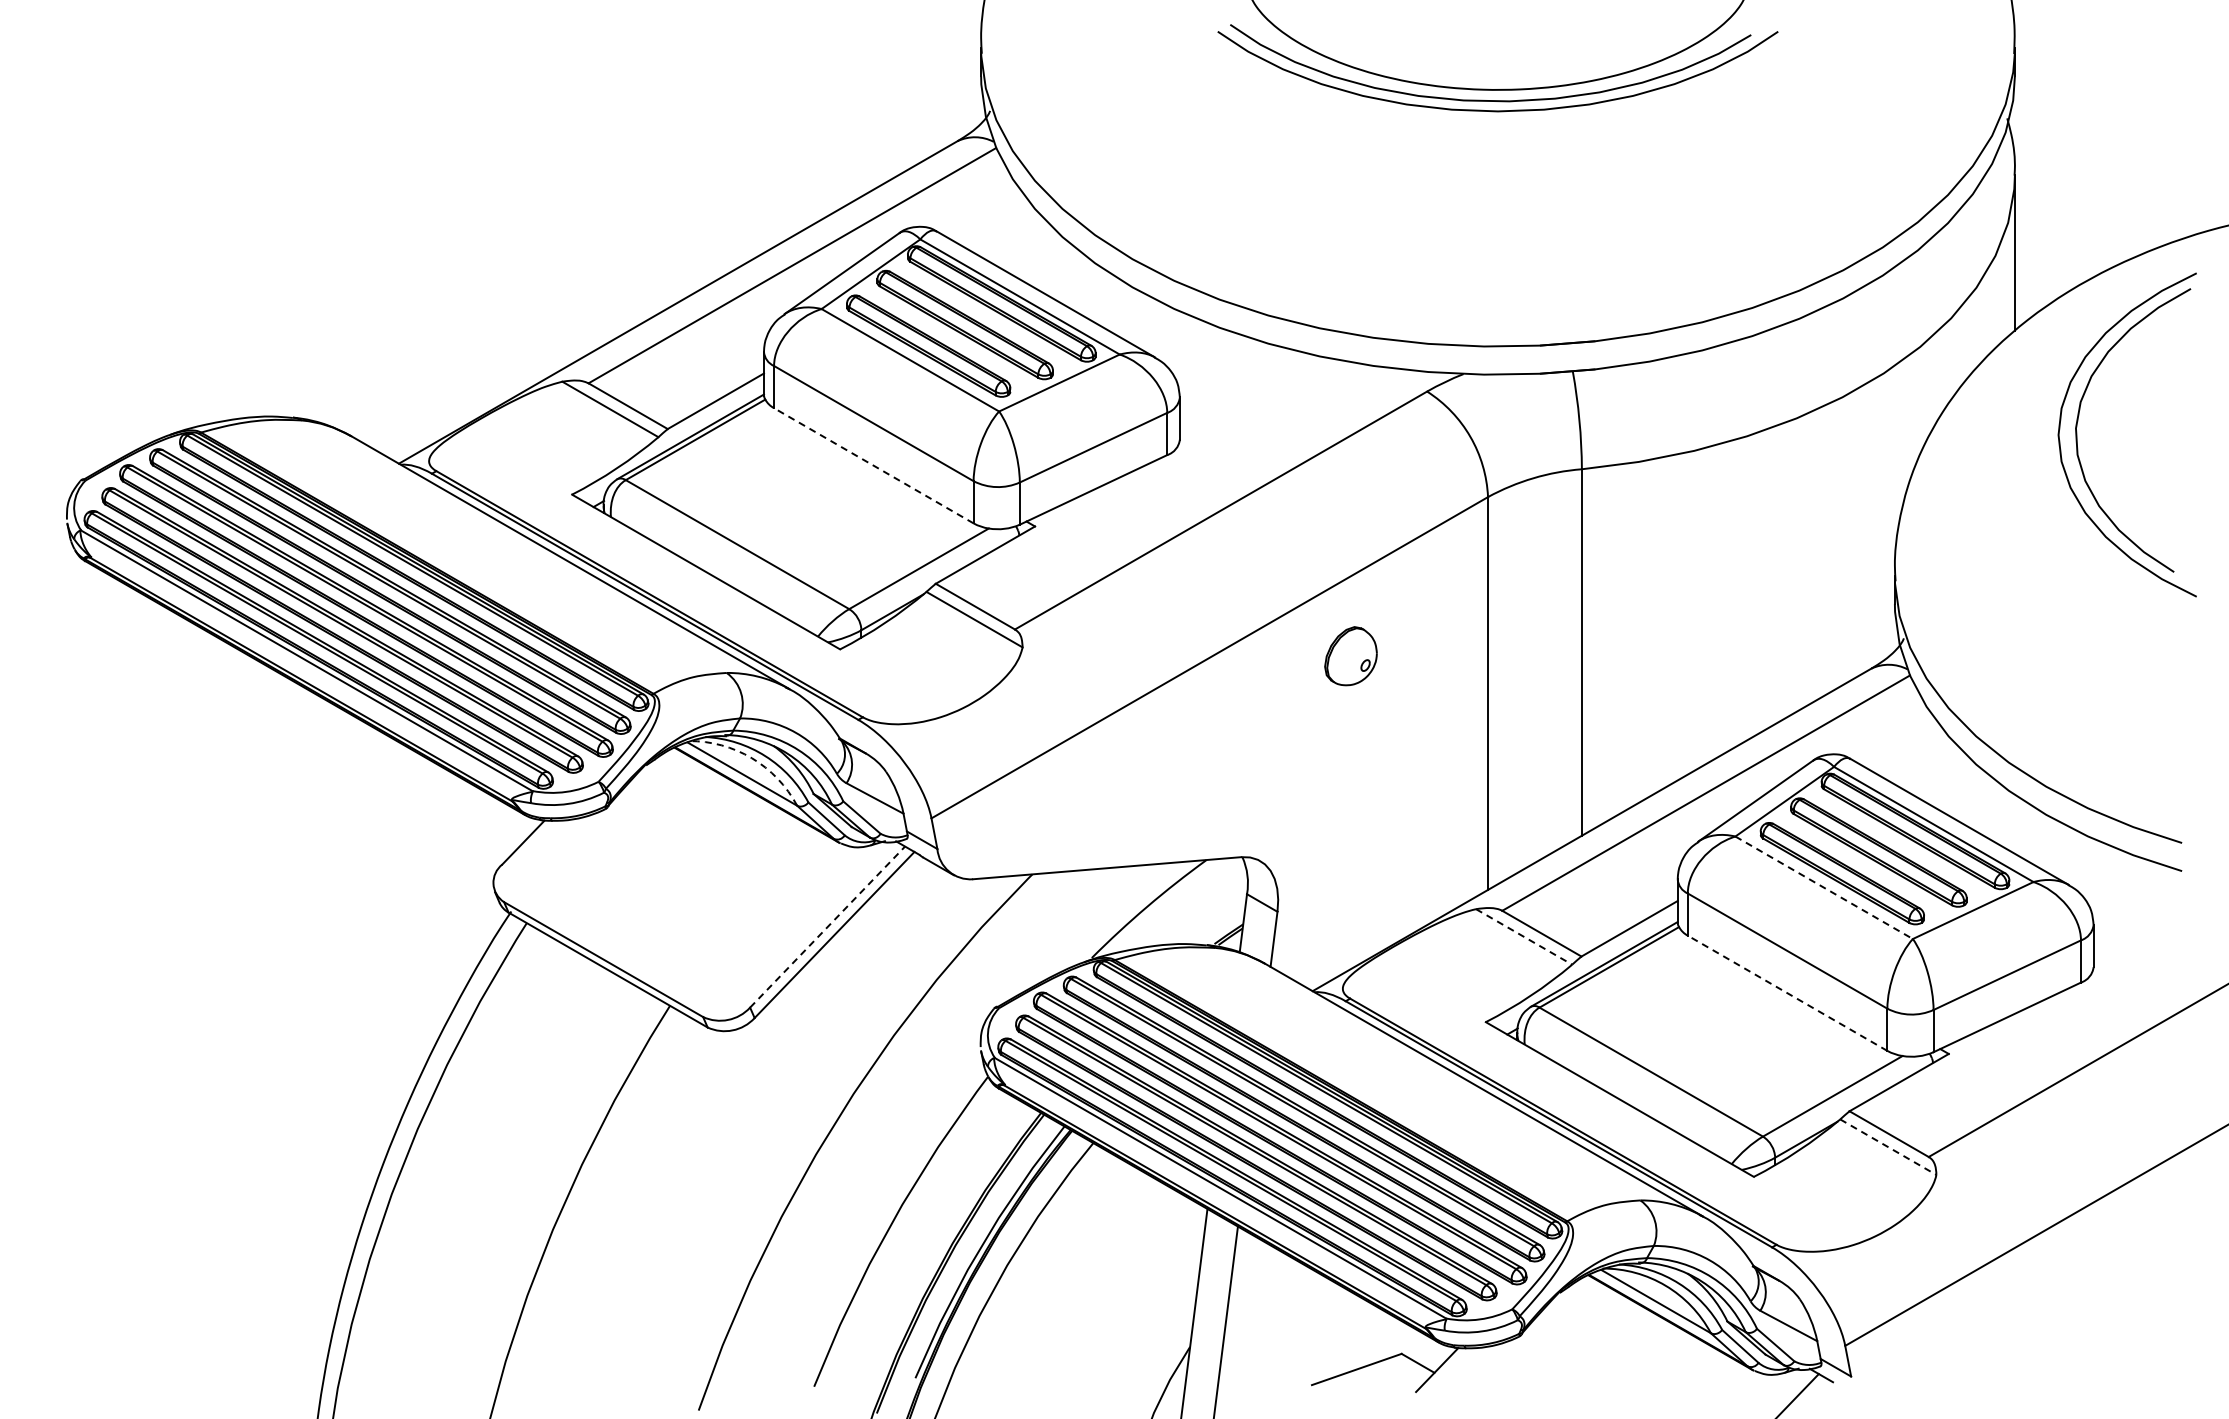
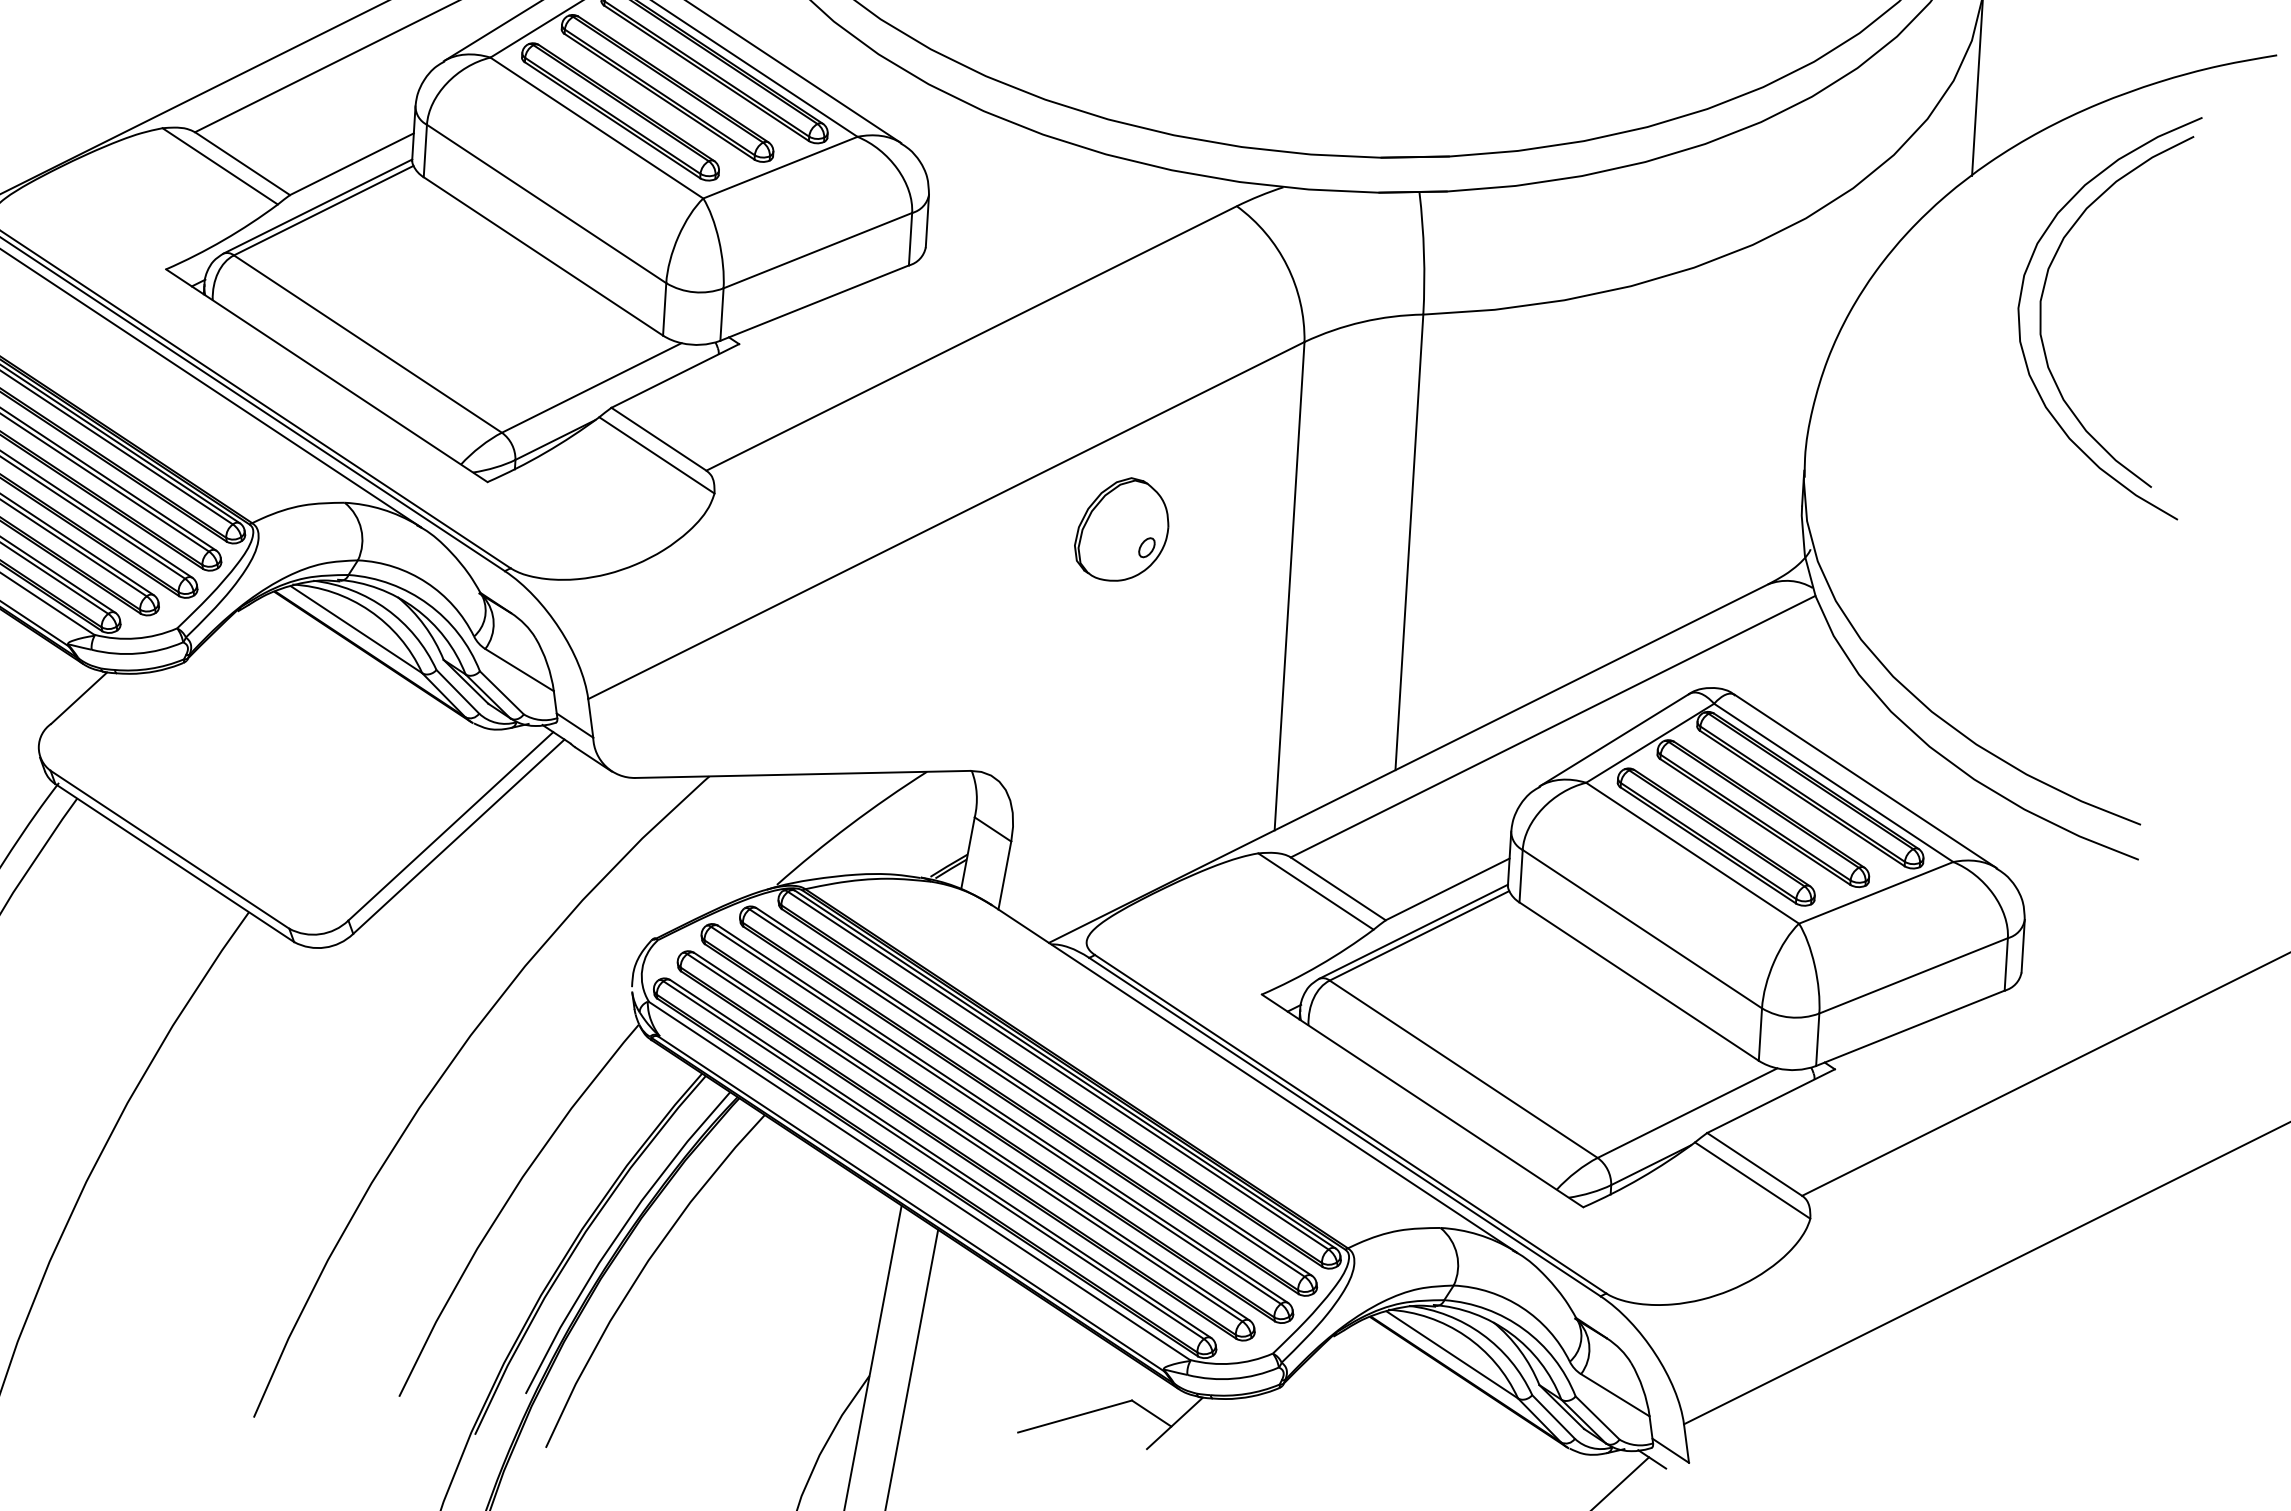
line: (873, 465) -> (543, 256), dashed -> solid
part: (1350, 655) -> (1121, 528), size x1.43
arc: (751, 758) -> (369, 611), dashed -> solid
line: (1824, 888) -> (1693, 854), dashed -> solid
line: (827, 927) -> (450, 826), dashed -> solid
line: (1524, 936) -> (1316, 891), dashed -> solid
line: (1787, 993) -> (1639, 981), dashed -> solid
line: (1888, 1147) -> (1752, 1181), dashed -> solid

